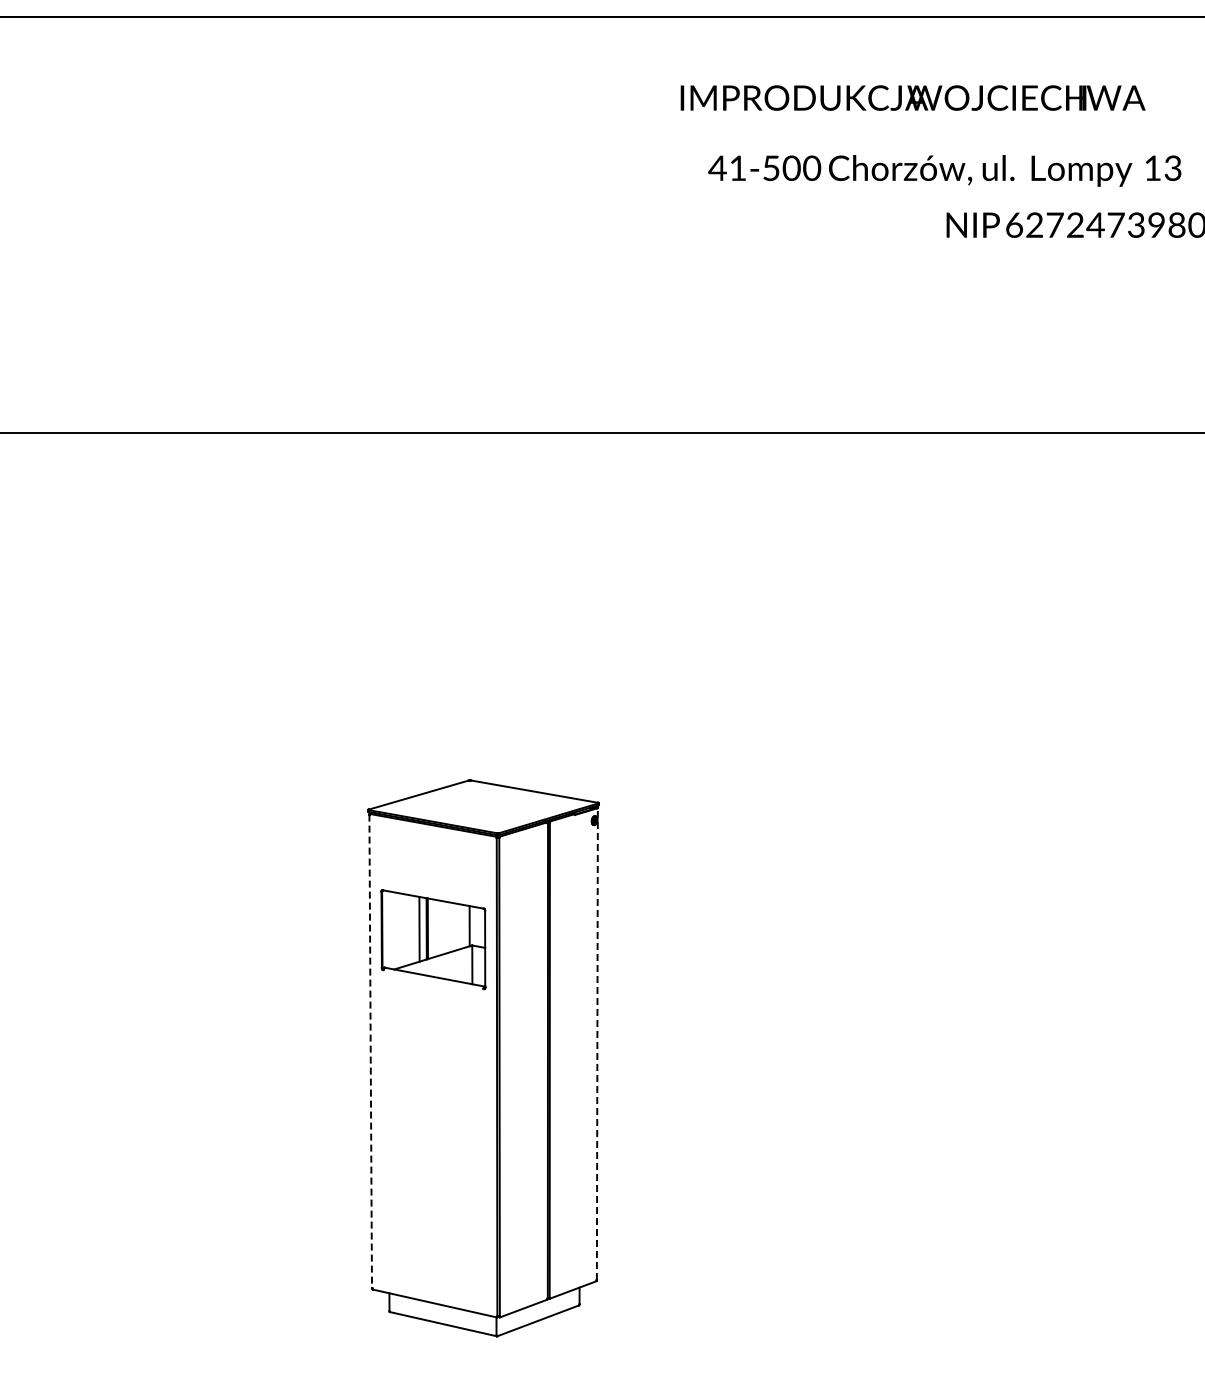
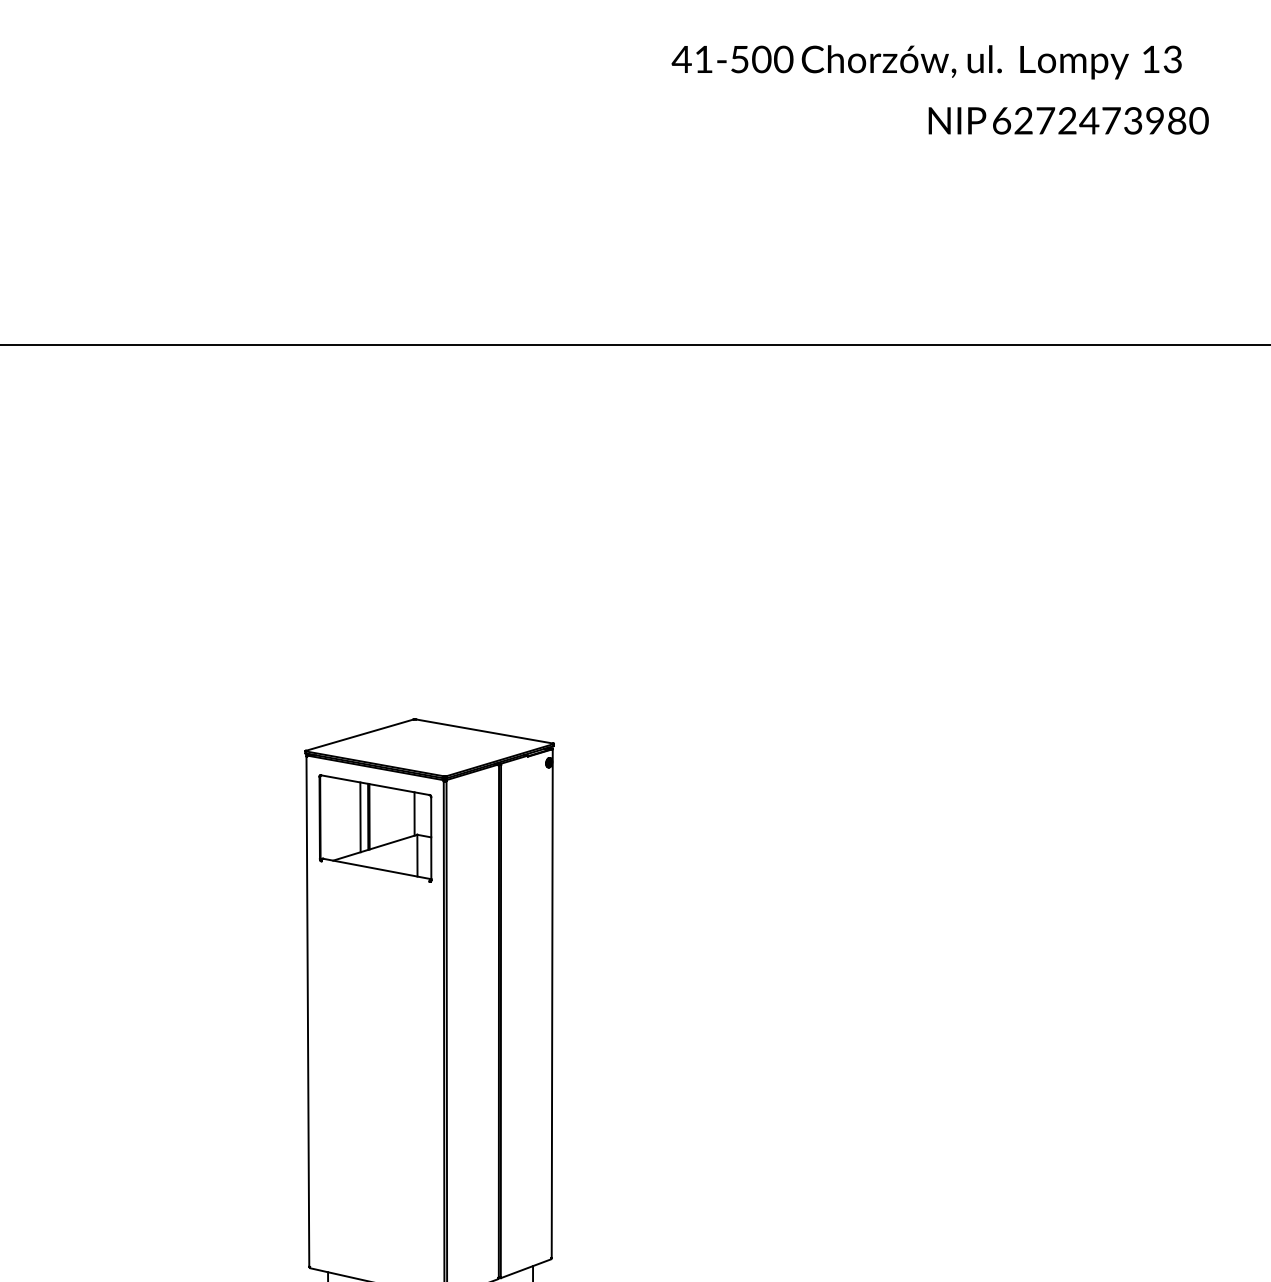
part: (433, 939) -> (375, 828), moved
line: (597, 1043) -> (552, 1002), dashed -> solid
line: (370, 1051) -> (307, 1011), dashed -> solid

